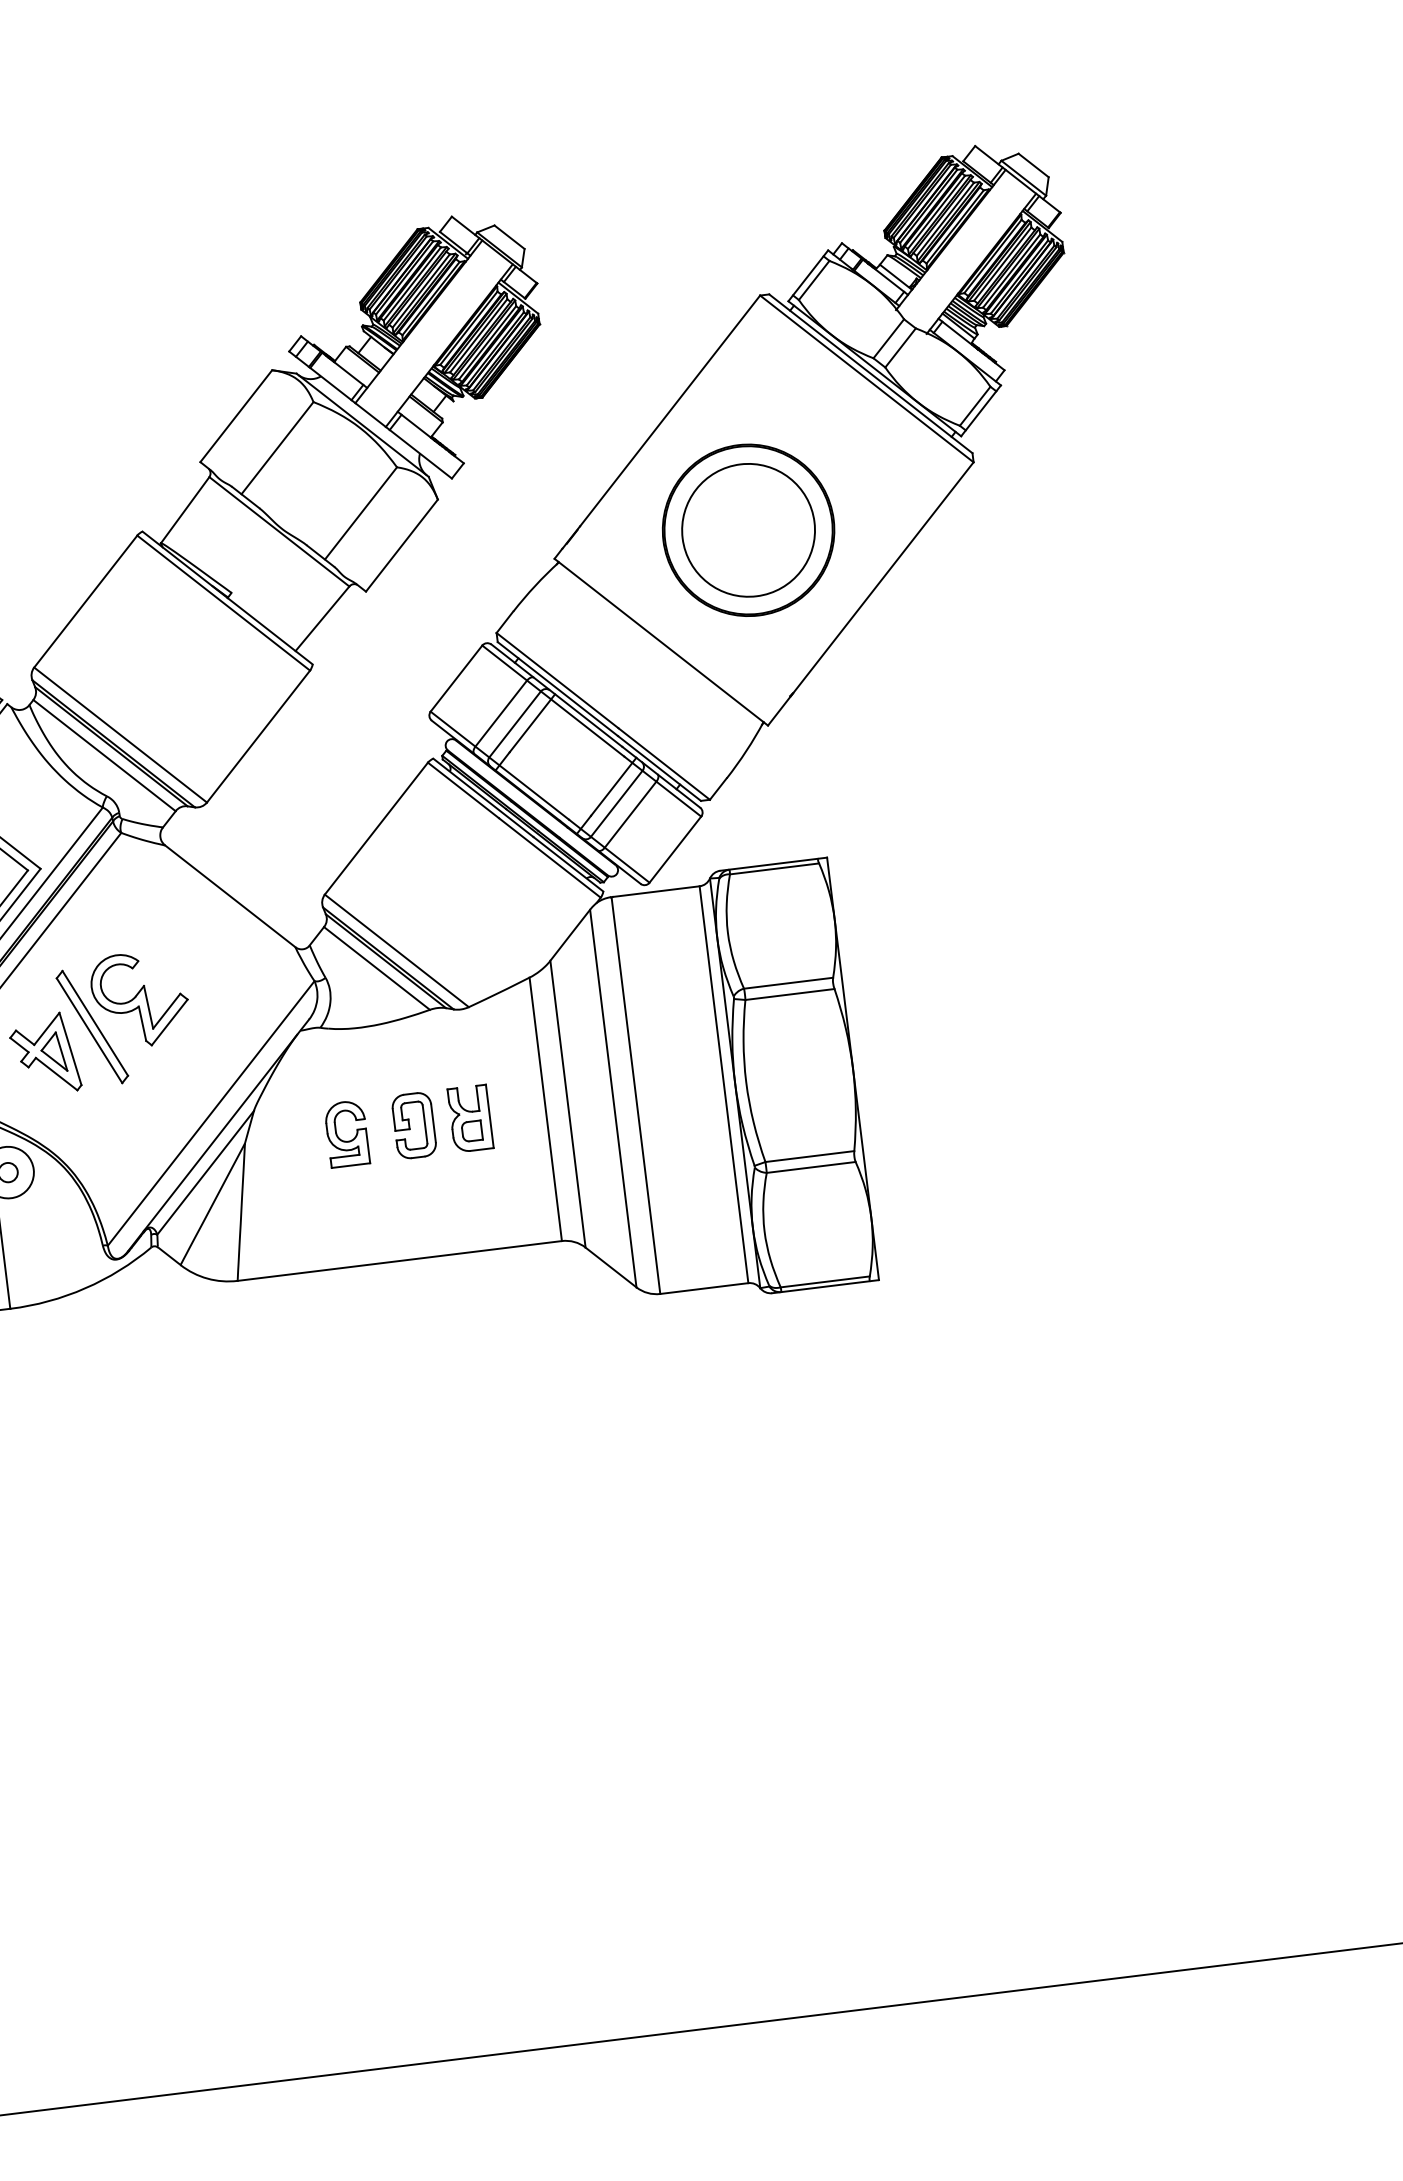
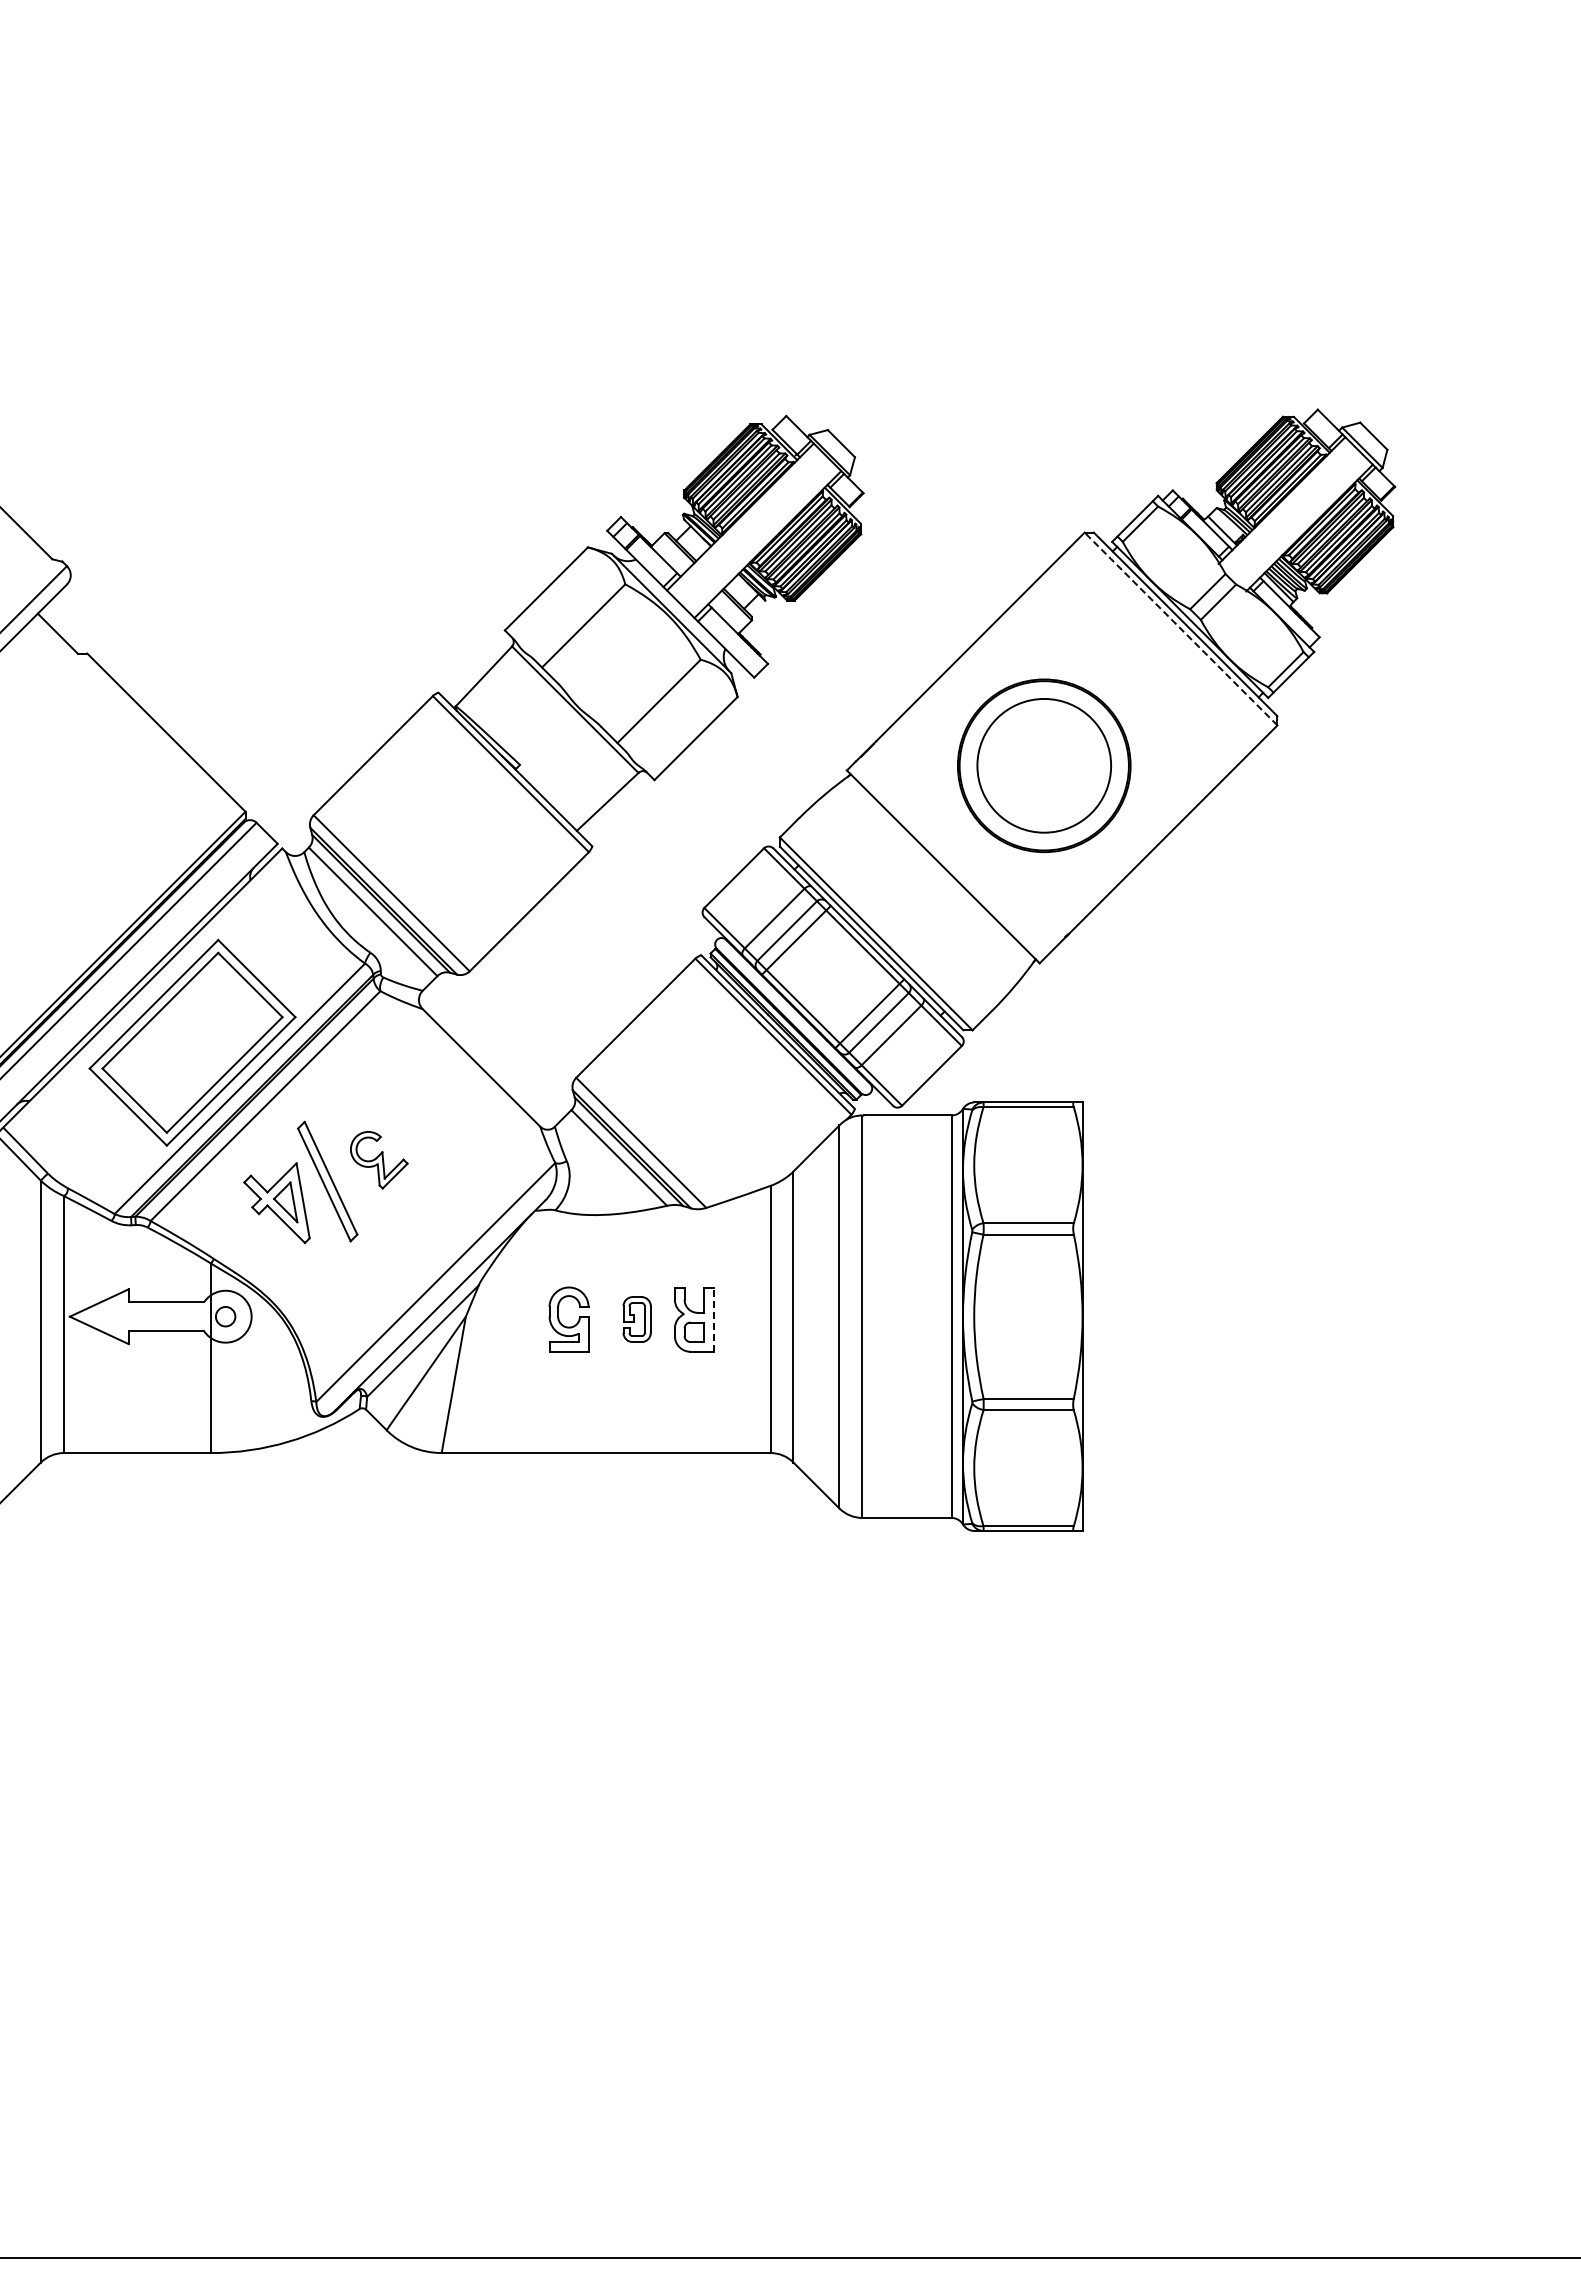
line: (866, 378) -> (1180, 628), solid -> dashed
part: (140, 999) -> (379, 1160), size x0.6
line: (489, 1116) -> (713, 1319), solid -> dashed
part: (413, 1125) -> (636, 1319), size x0.7

